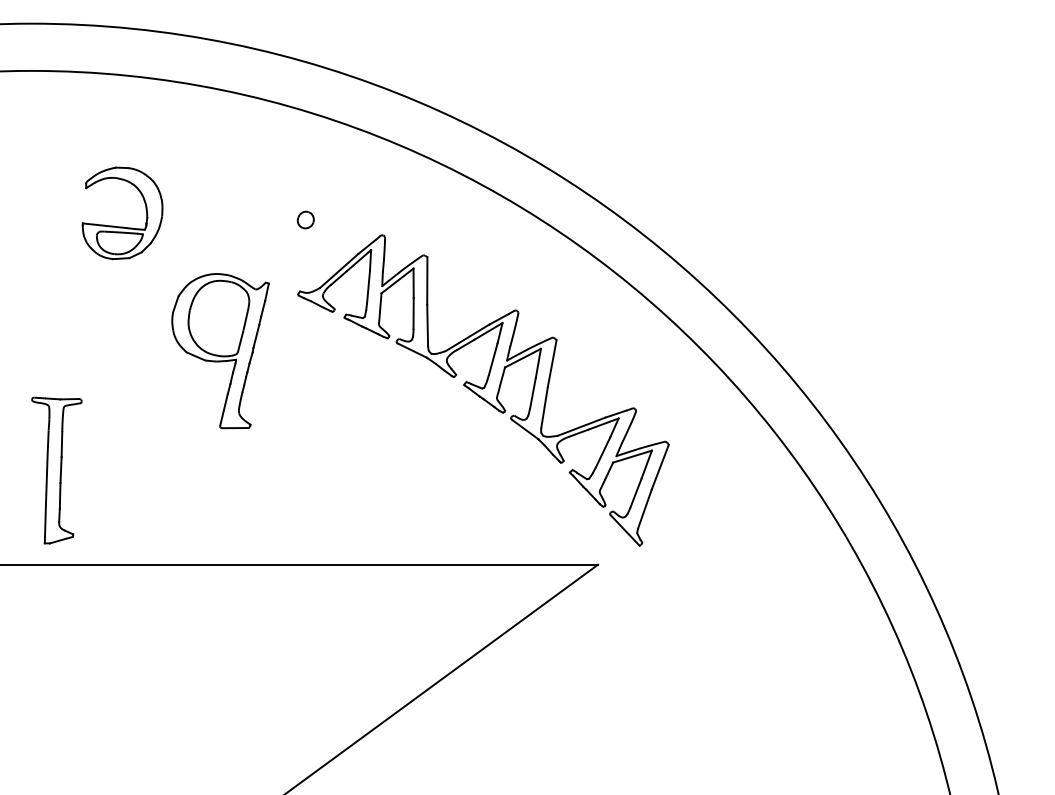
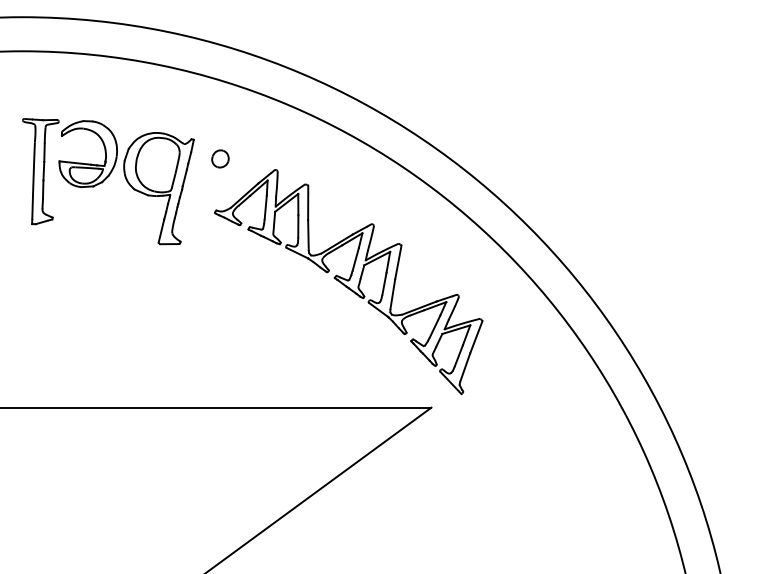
part: (305, 219) -> (220, 158), size x1.43
part: (220, 351) -> (158, 188), moved
part: (56, 470) -> (40, 171), moved

